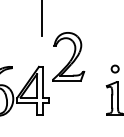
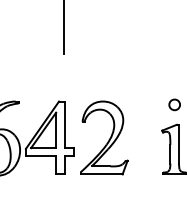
part: (68, 56) -> (103, 137), moved

